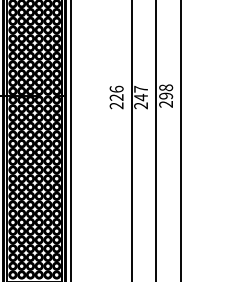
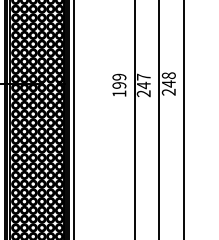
text: (166, 95) -> (169, 83), 298 -> 248
text: (116, 97) -> (119, 85), 226 -> 199

